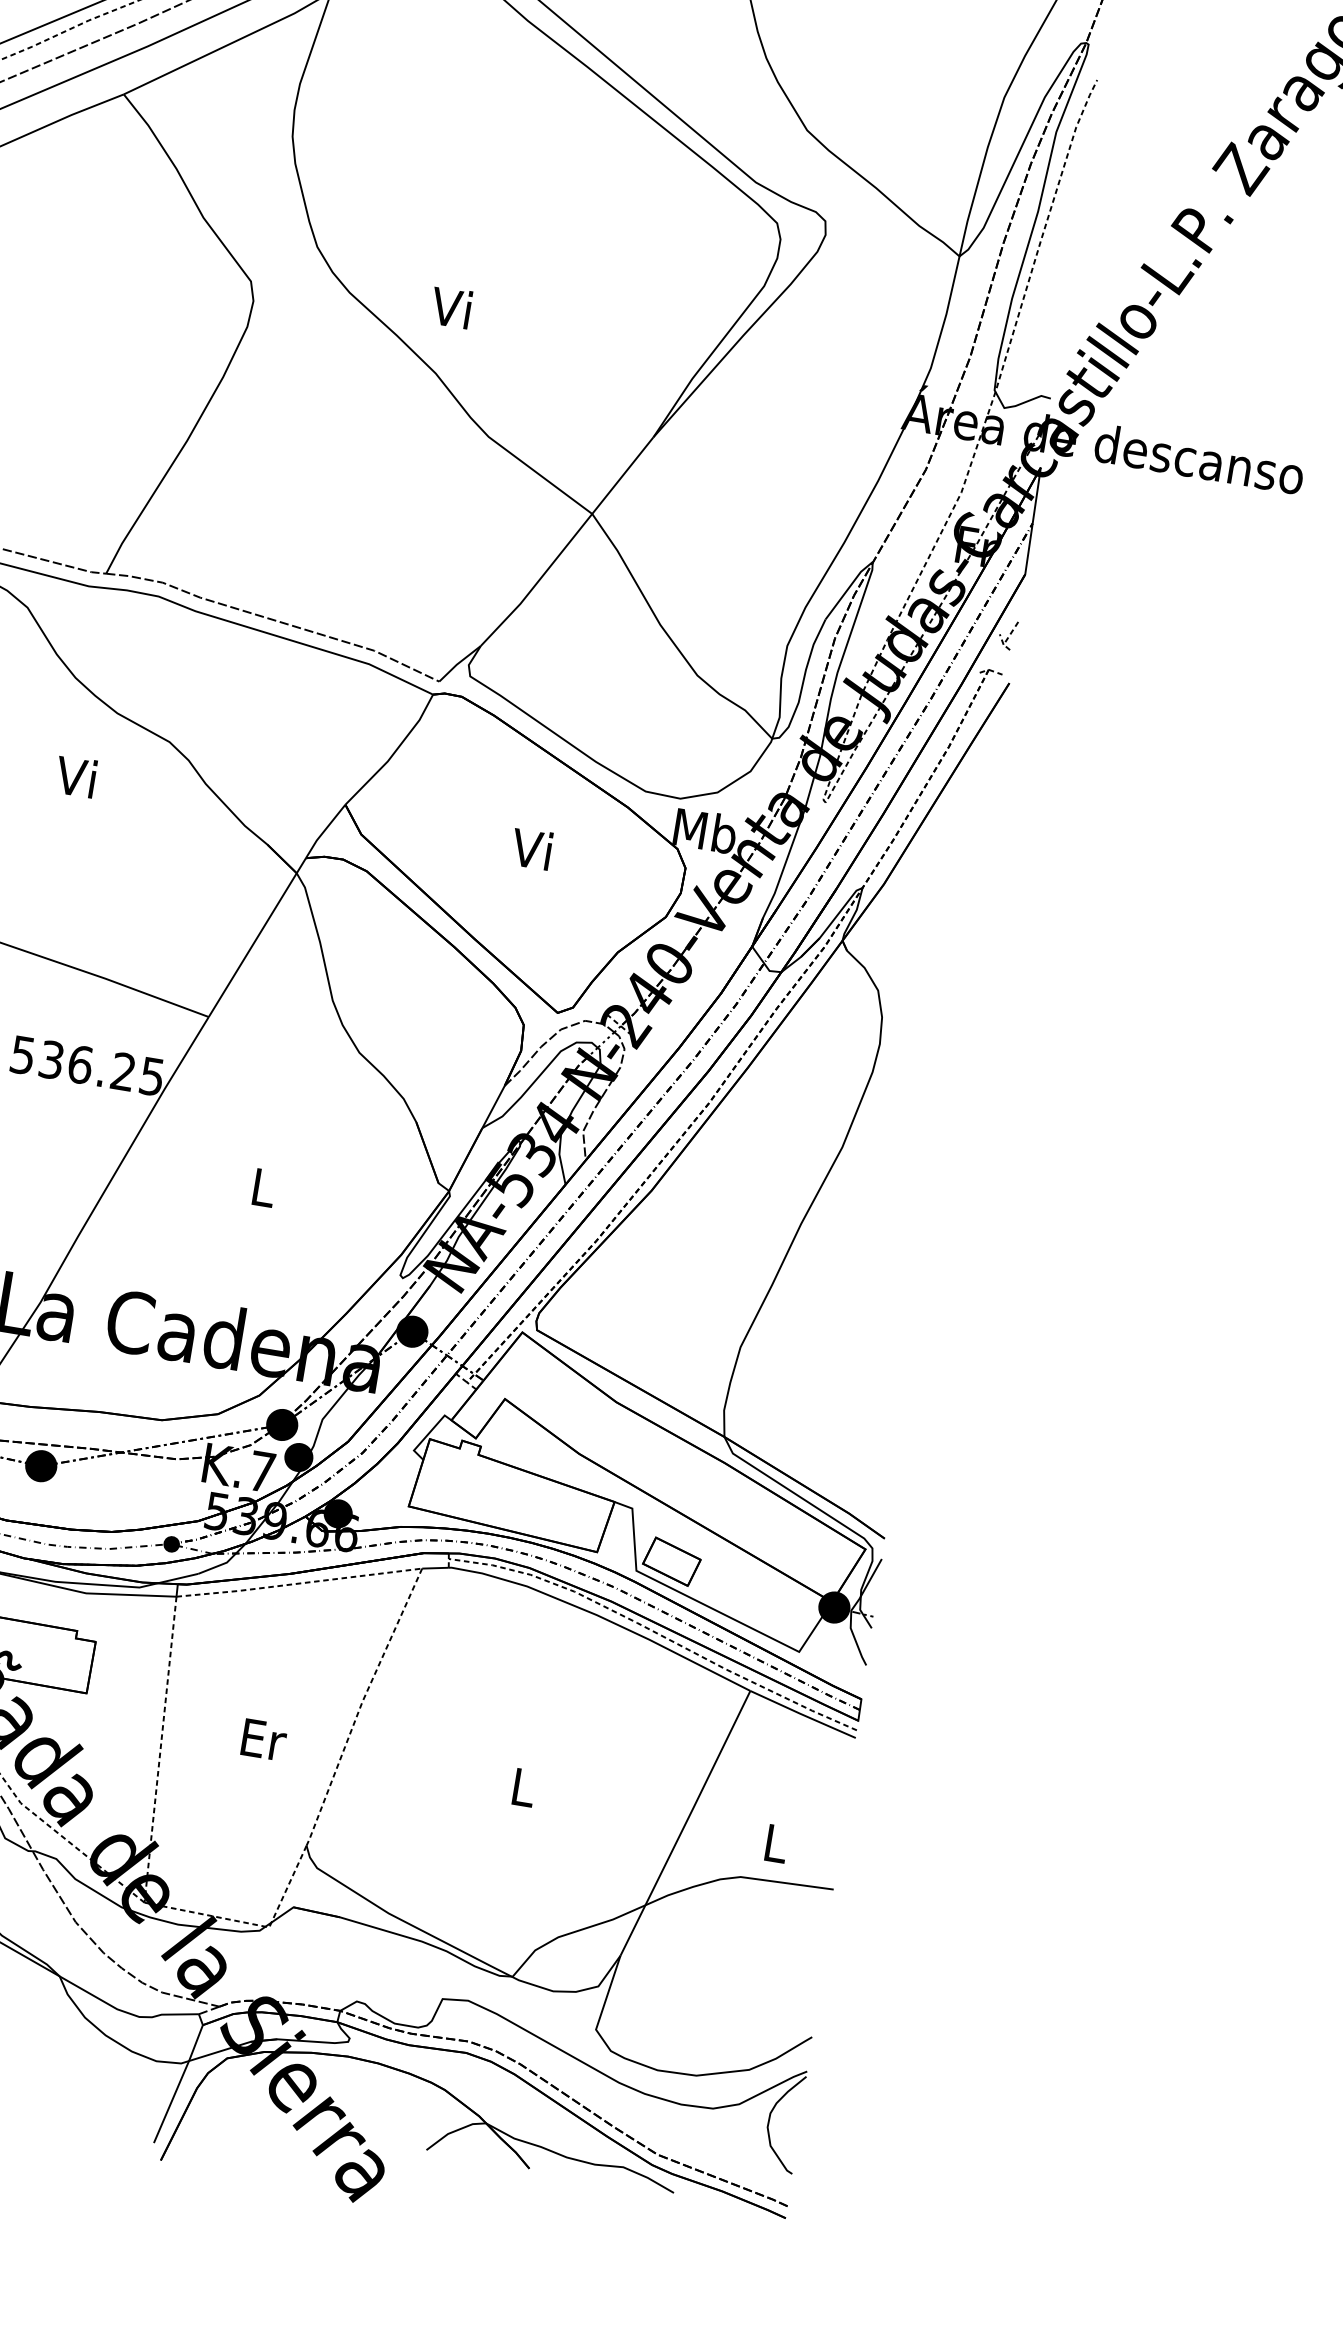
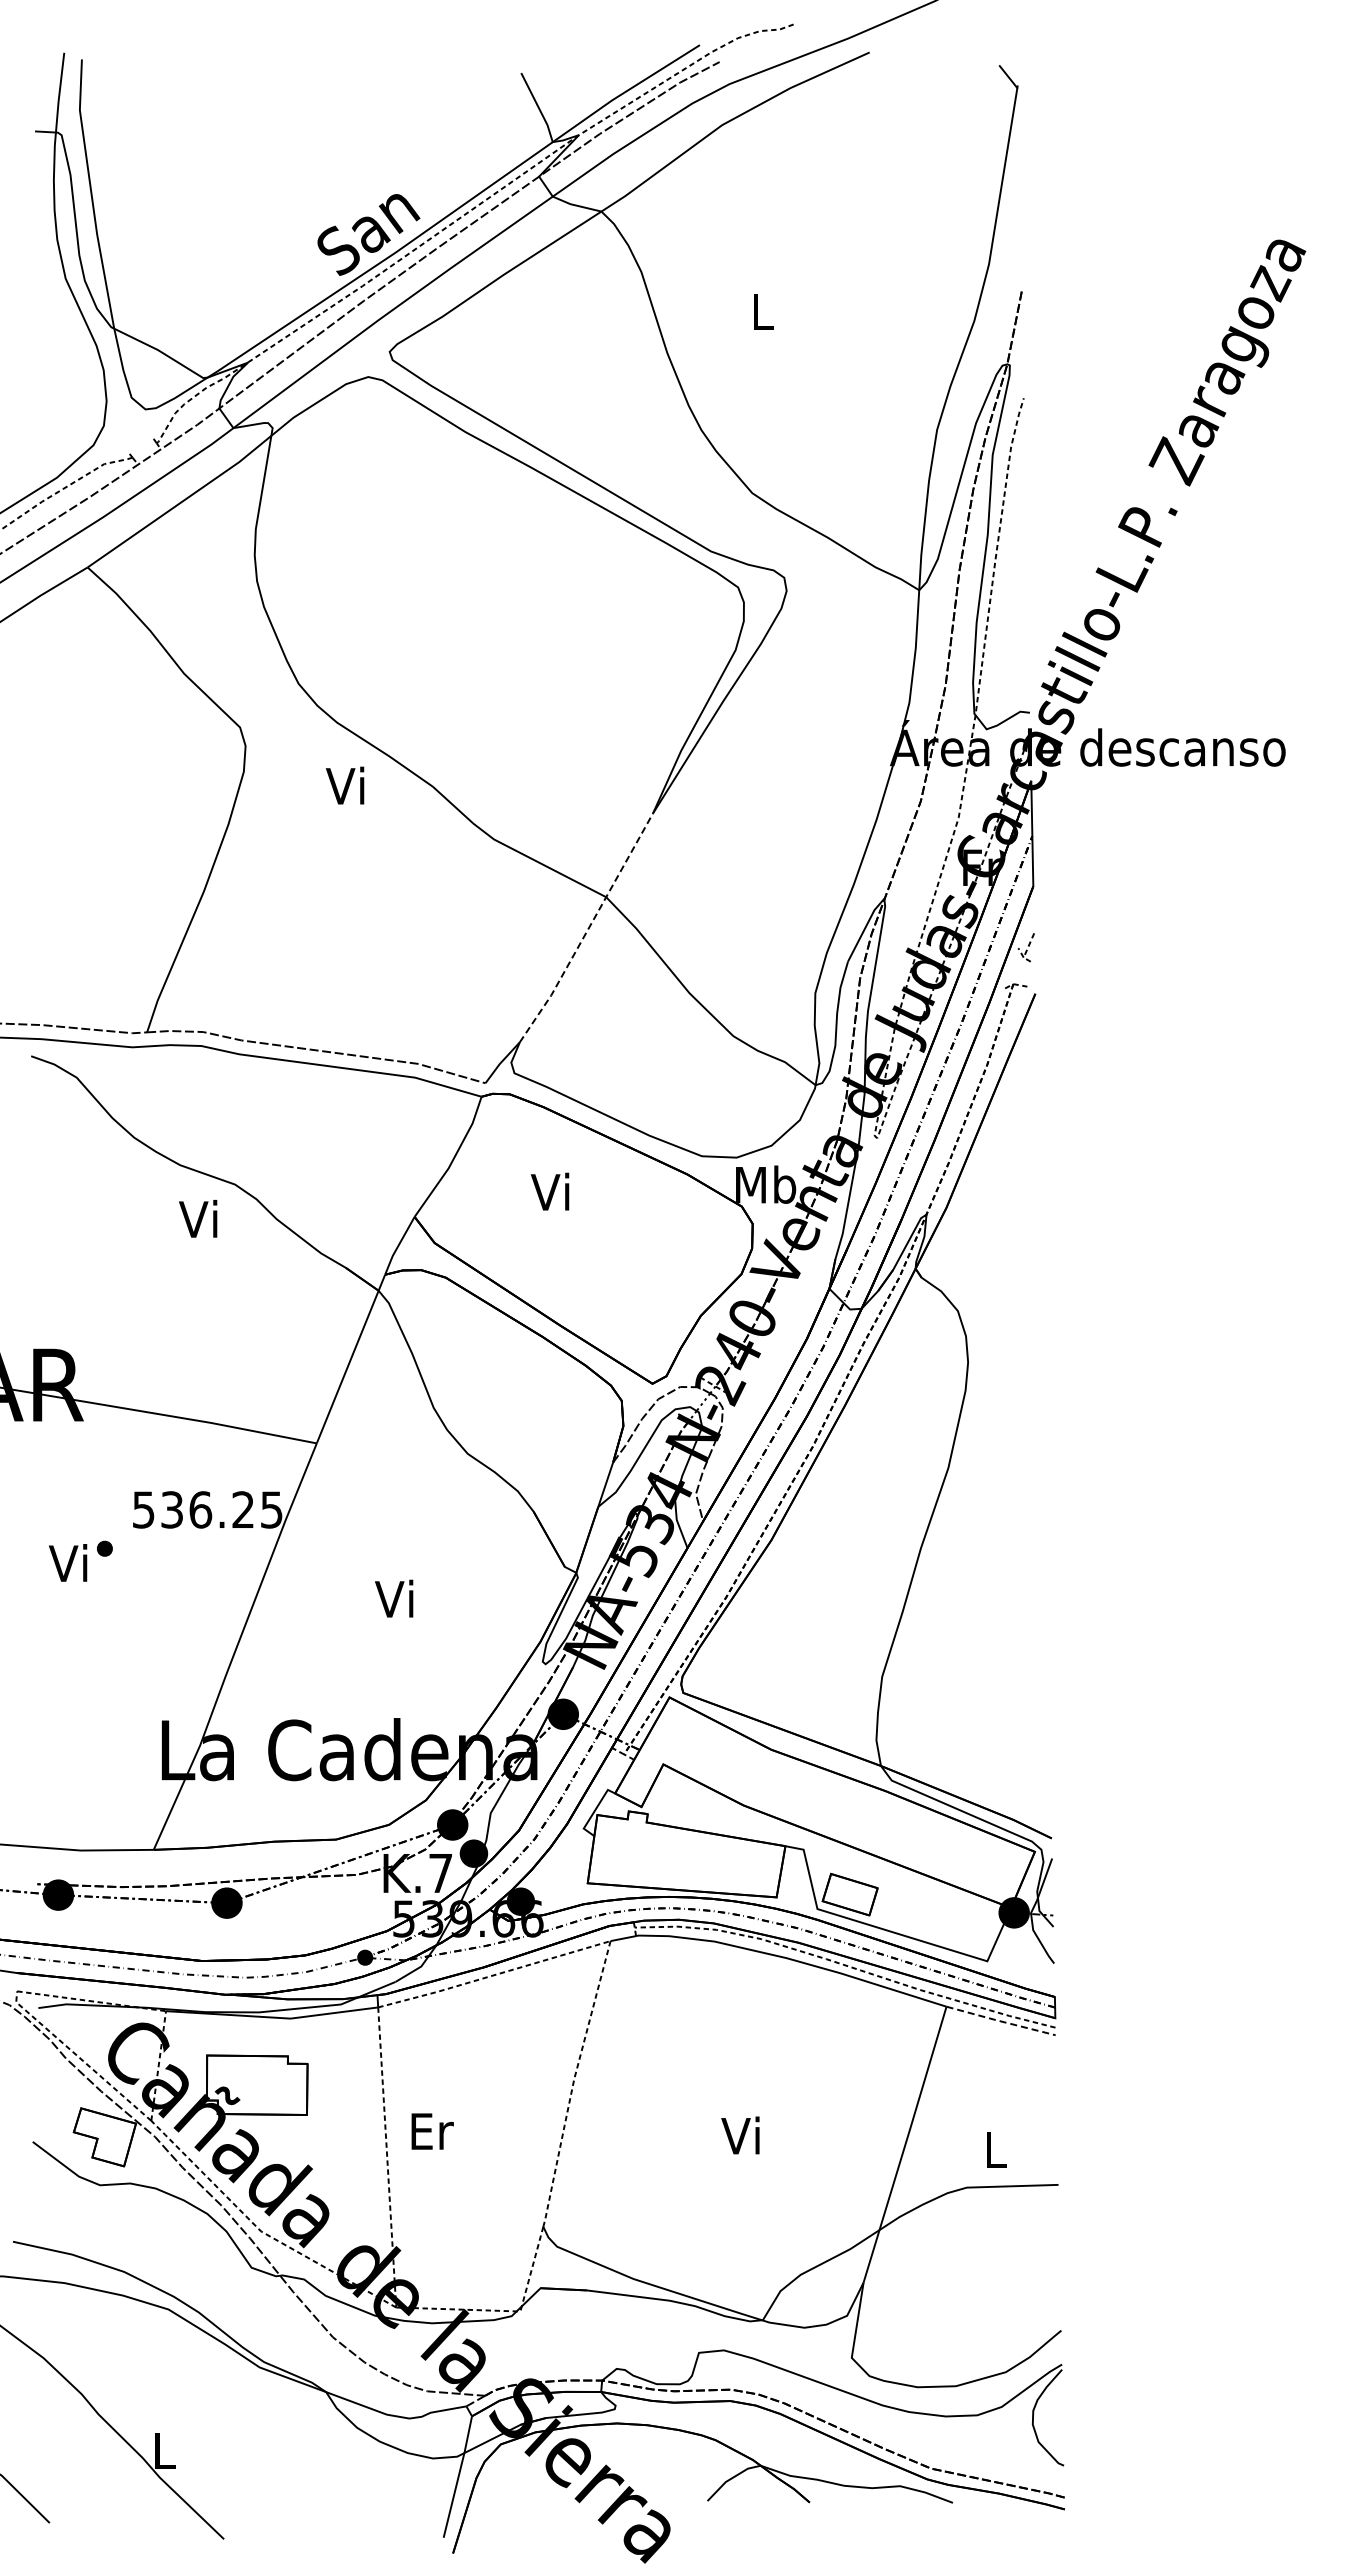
text: (450, 307) -> (344, 785), moved
line: (568, 543) -> (588, 929), solid -> dashed
text: (76, 776) -> (198, 1218), moved
text: (530, 848) -> (549, 1191), moved
text: (261, 1186) -> (394, 1598), L -> Vi
line: (802, 1714) -> (1000, 2021), solid -> dashed
text: (264, 1739) -> (432, 2131), moved
text: (520, 1786) -> (740, 2135), L -> Vi

